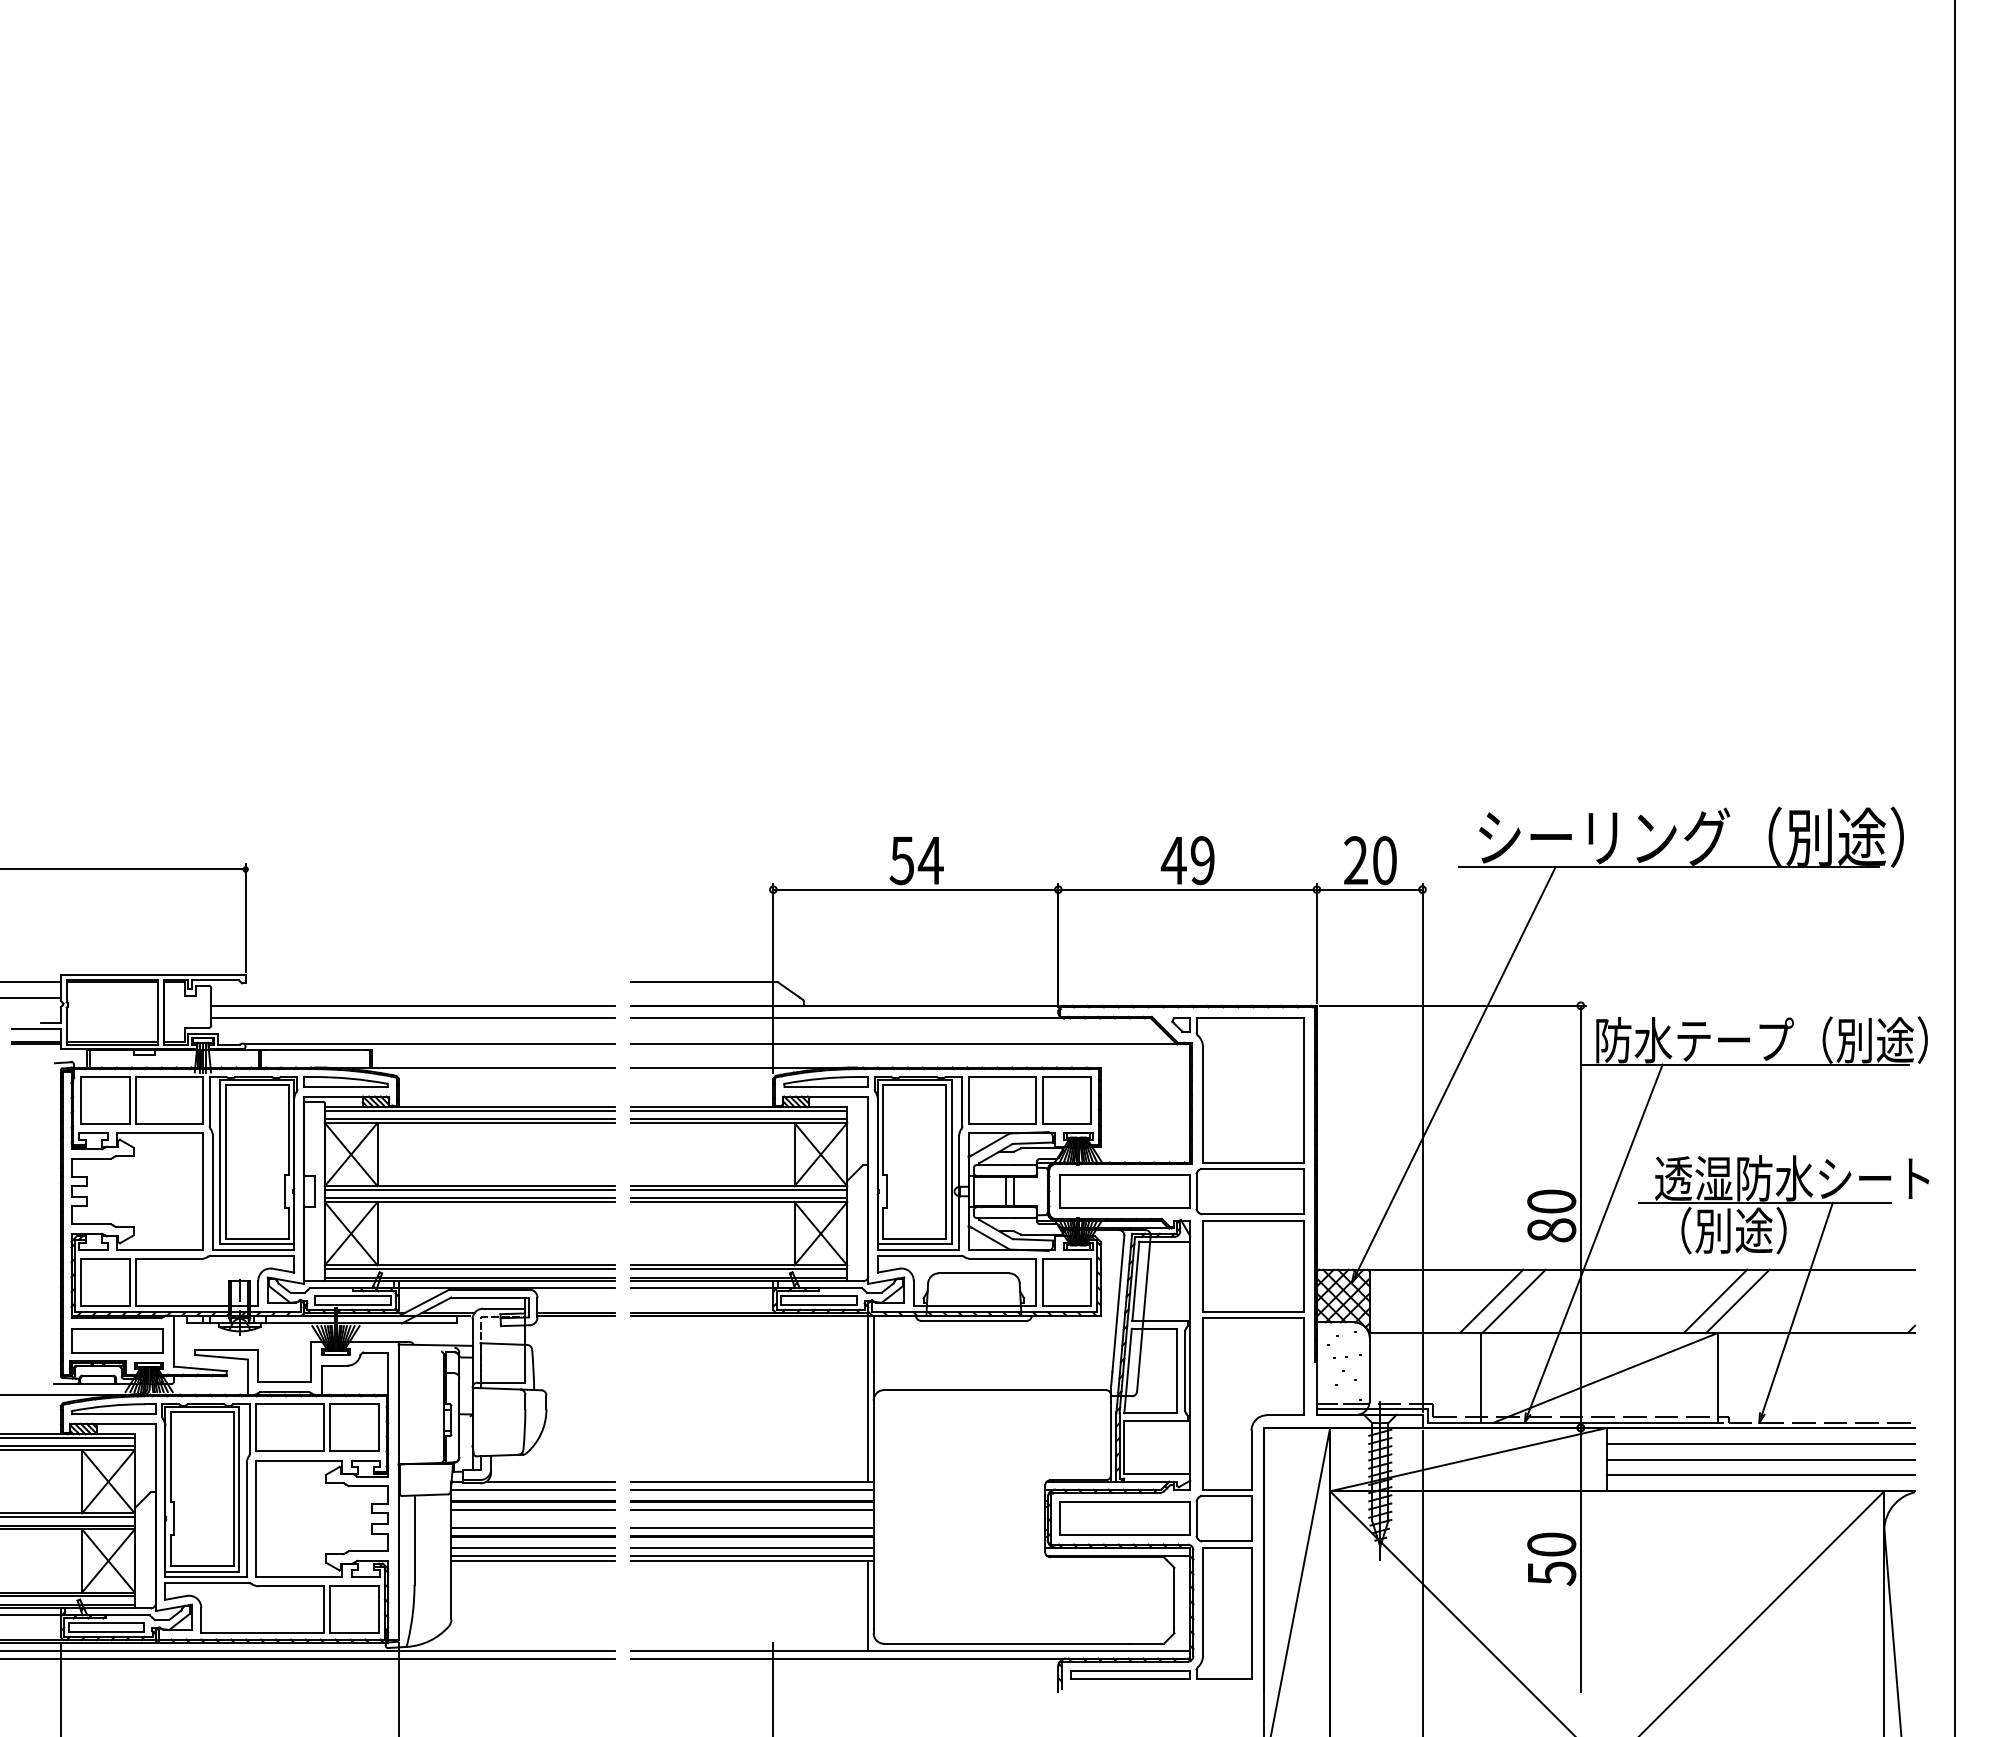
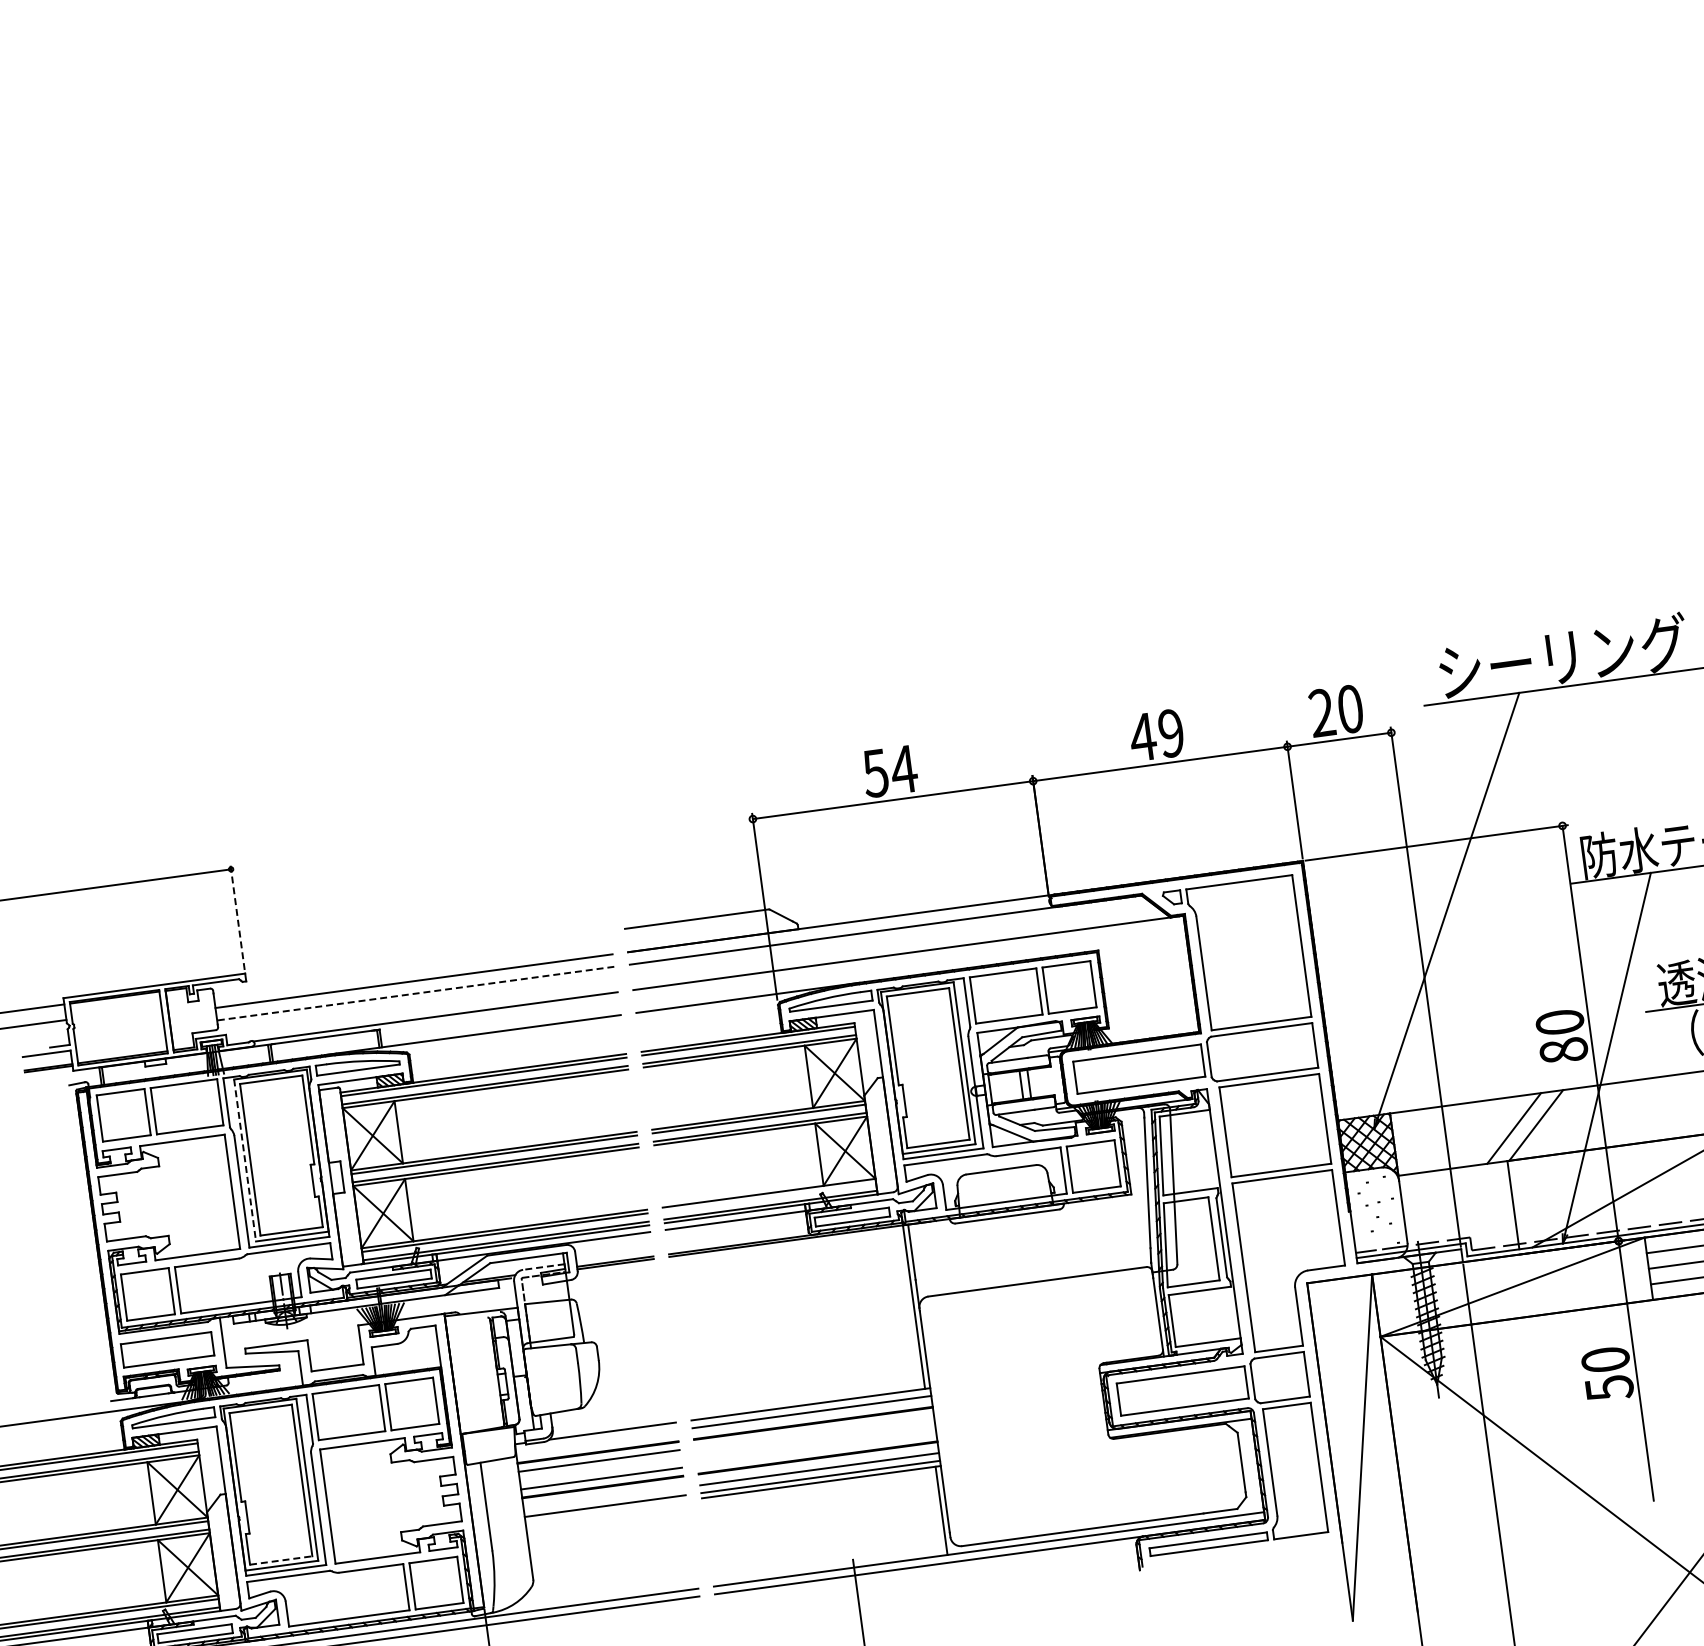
line: (245, 917) -> (237, 916), solid -> dashed
line: (413, 1018) -> (416, 993), solid -> dashed
line: (220, 1162) -> (245, 1160), solid -> dashed
line: (738, 1269) -> (769, 1197), removed
line: (503, 1308) -> (543, 1266), solid -> dashed
line: (533, 1489) -> (596, 1440), removed
line: (751, 1509) -> (813, 1431), removed
line: (751, 1527) -> (816, 1449), removed
line: (533, 1547) -> (604, 1498), removed
line: (533, 1560) -> (606, 1510), removed
line: (202, 1566) -> (281, 1560), solid -> dashed

